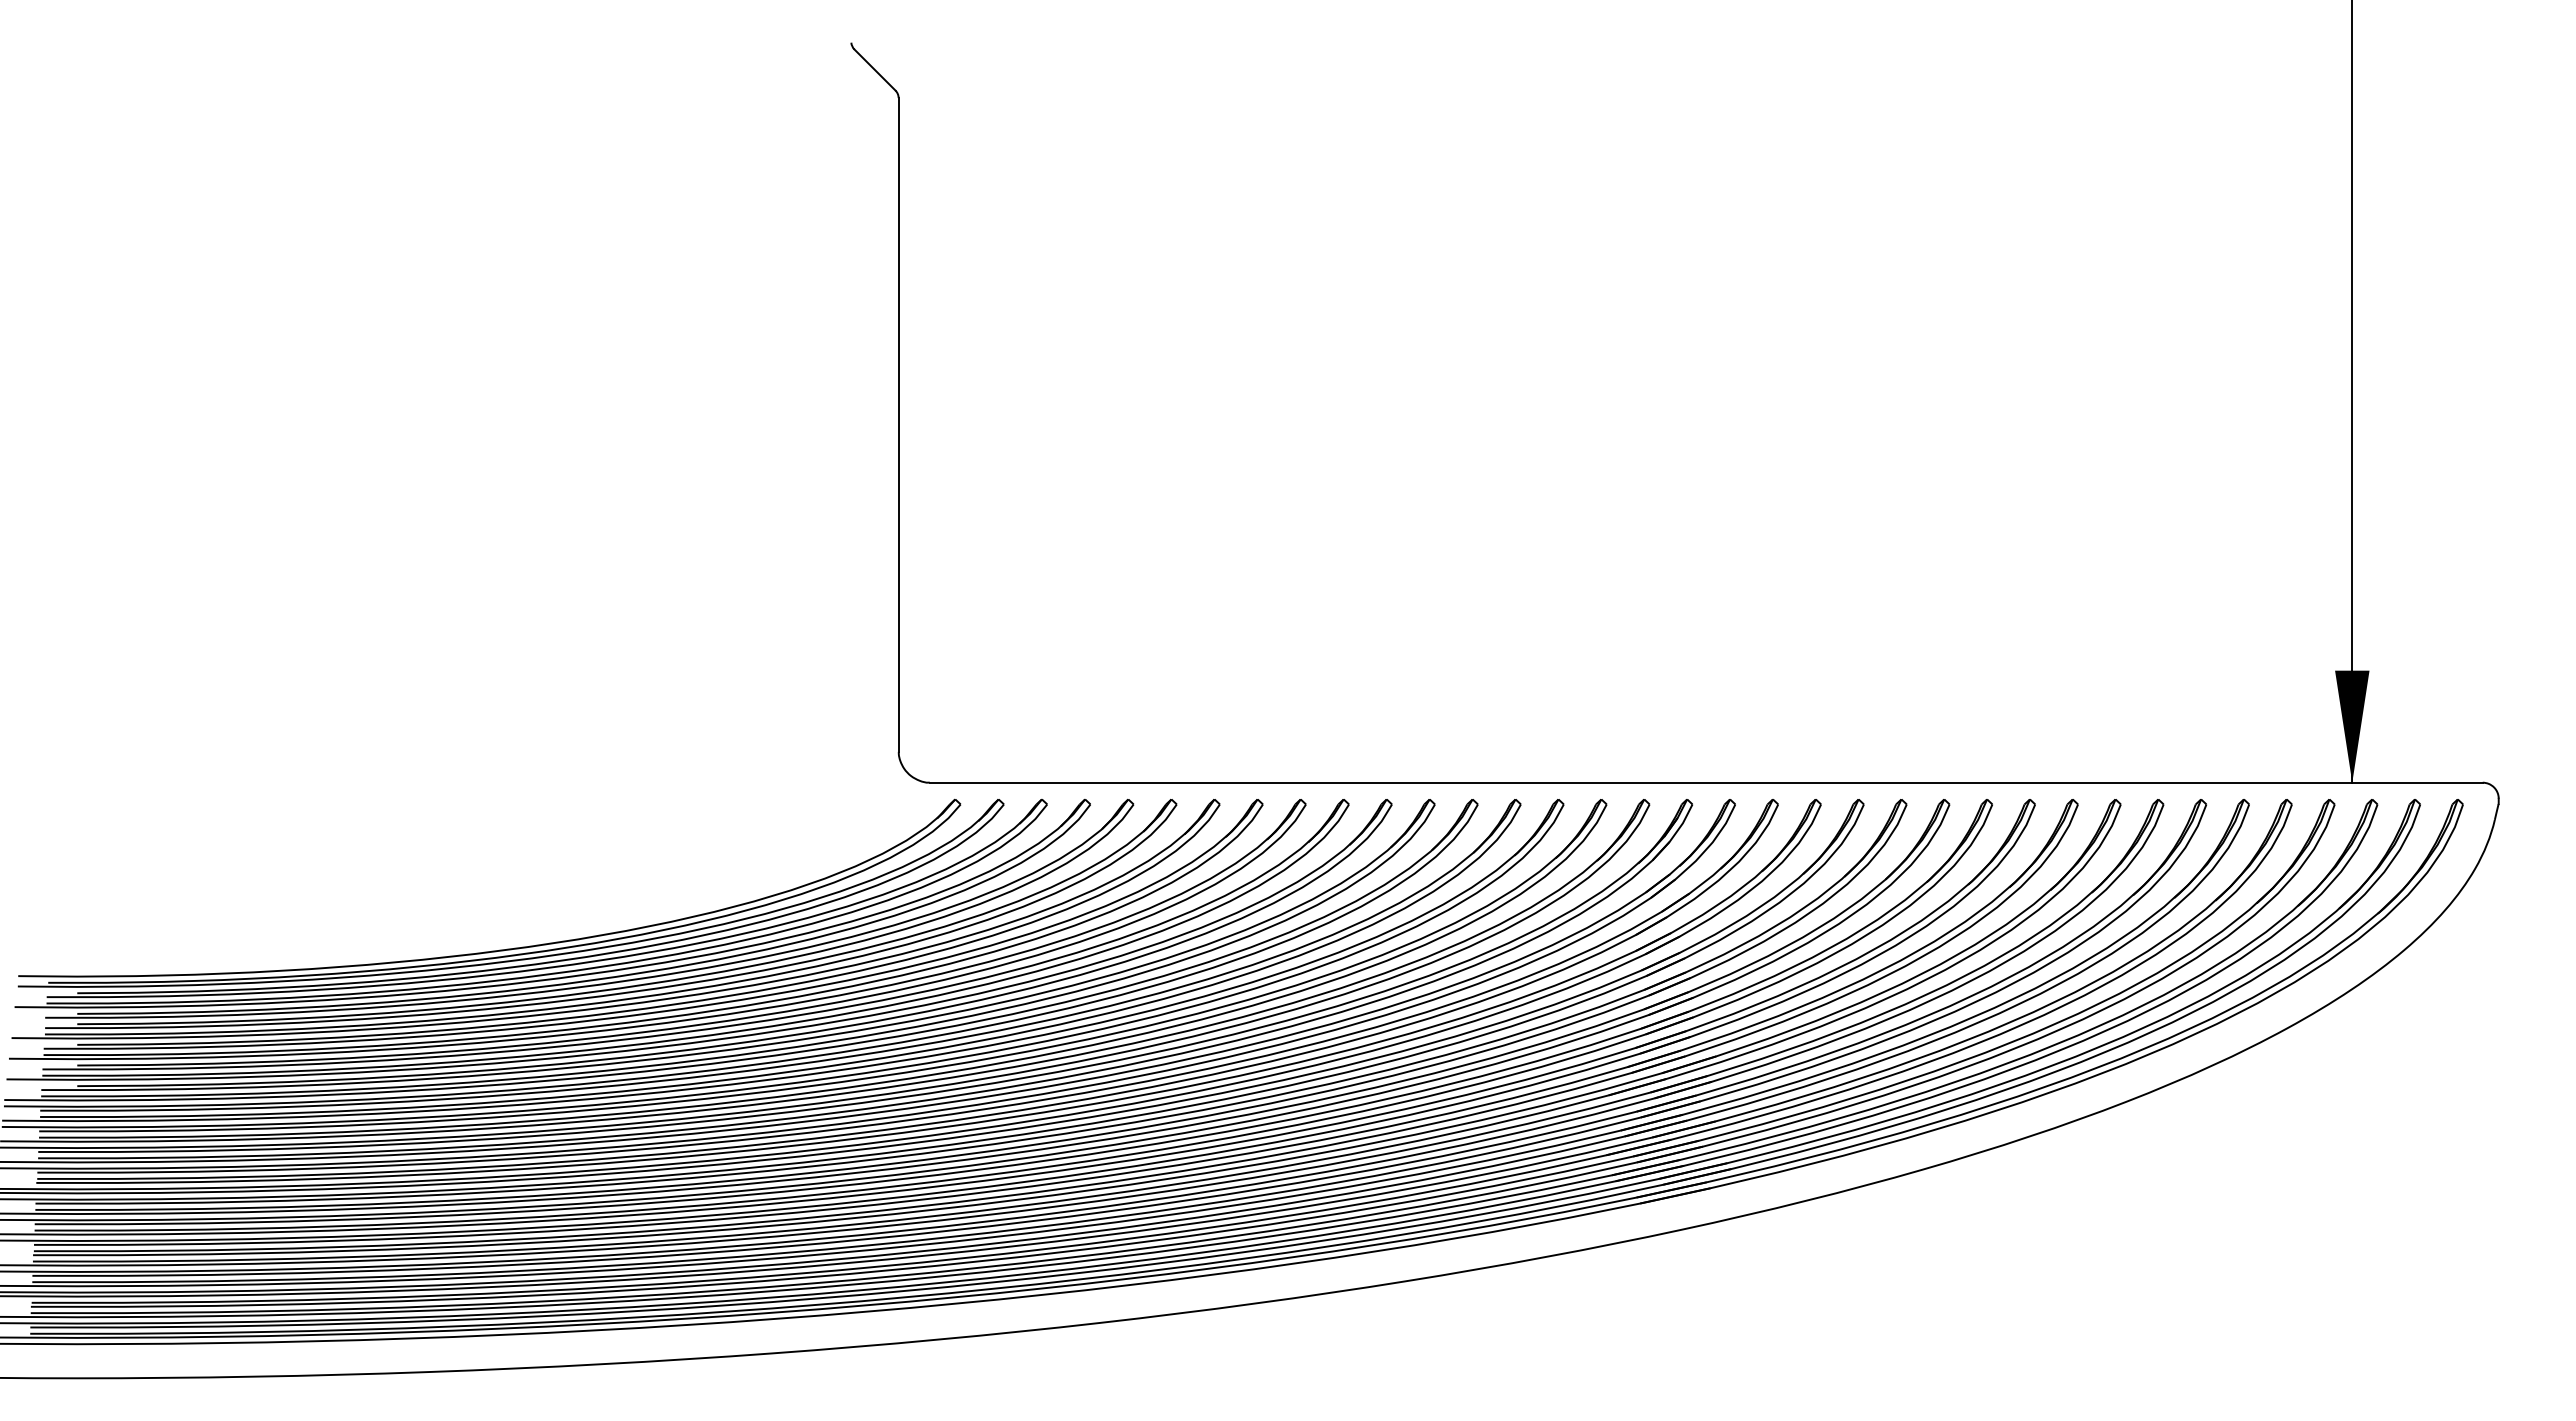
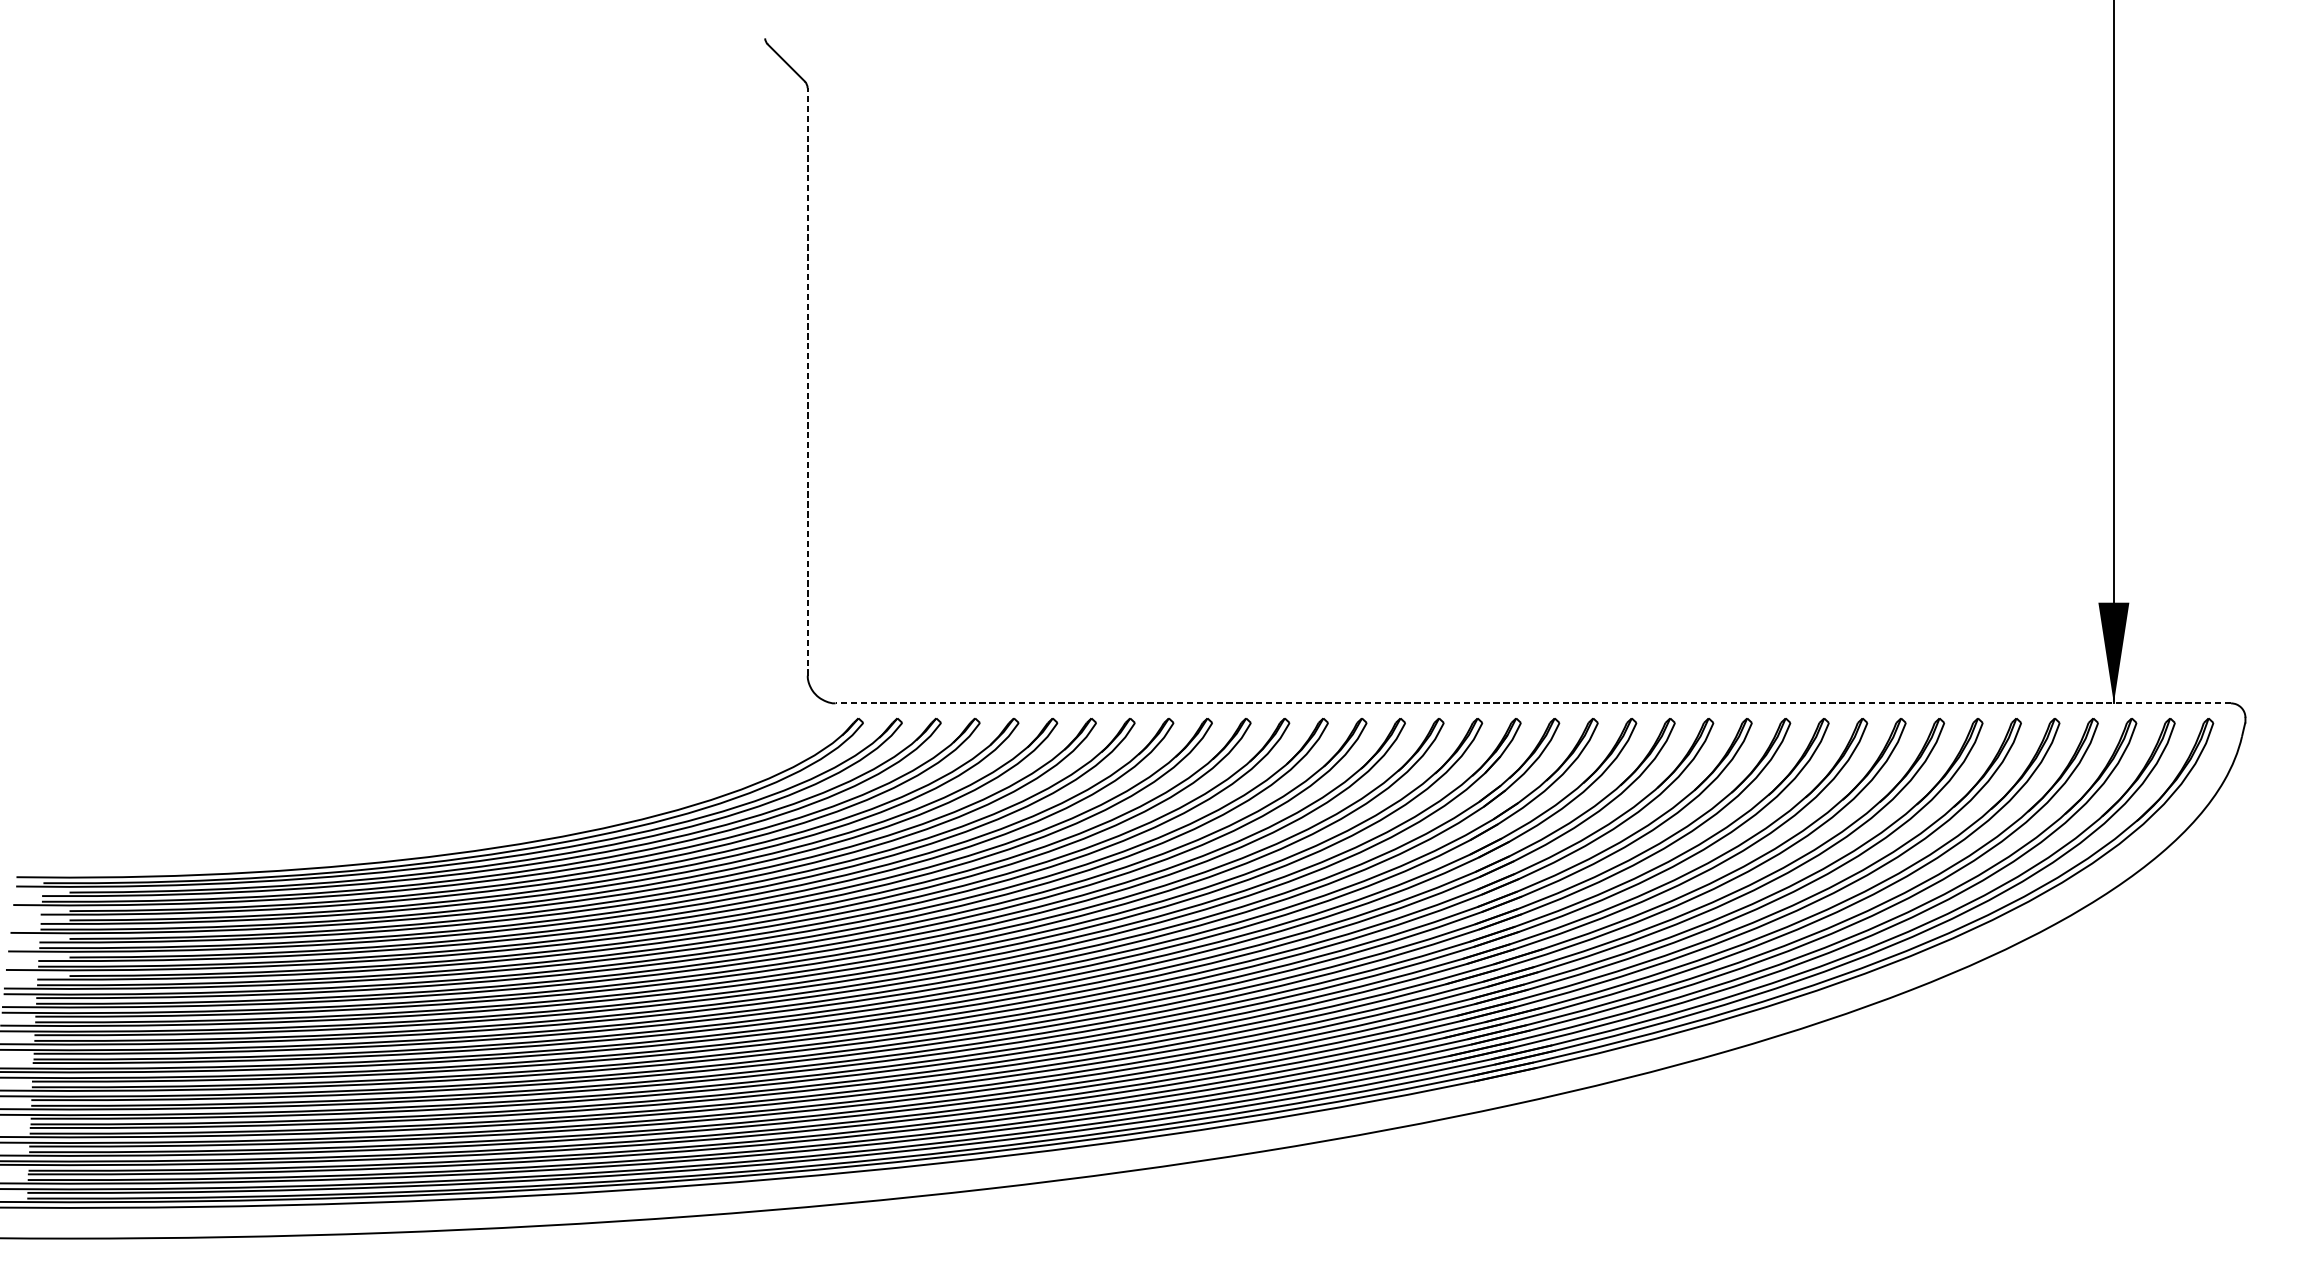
line: (898, 424) -> (807, 381), solid -> dashed
line: (1705, 782) -> (1532, 703), solid -> dashed

